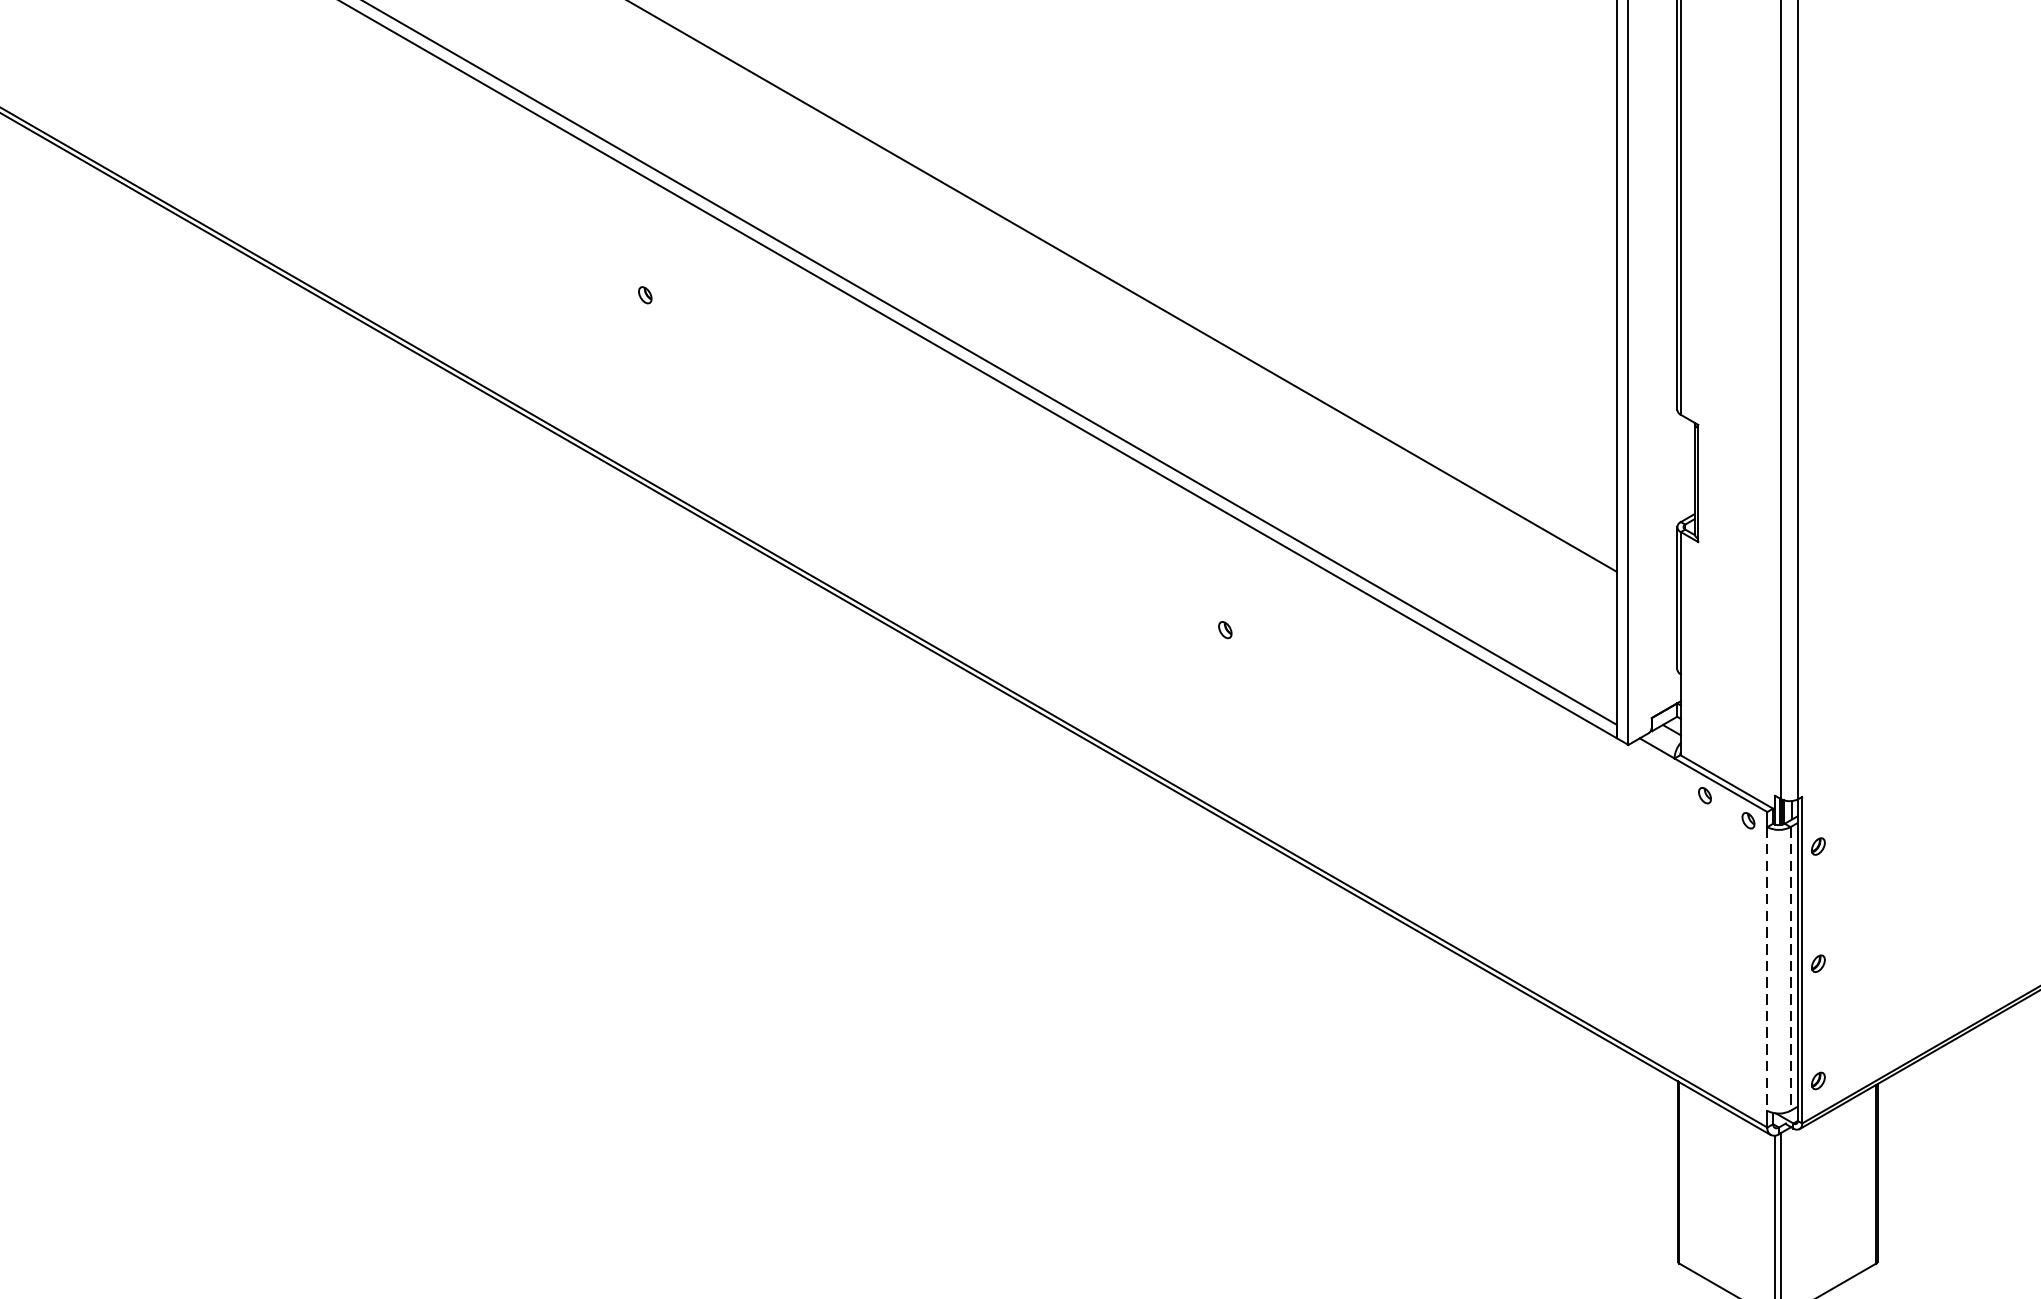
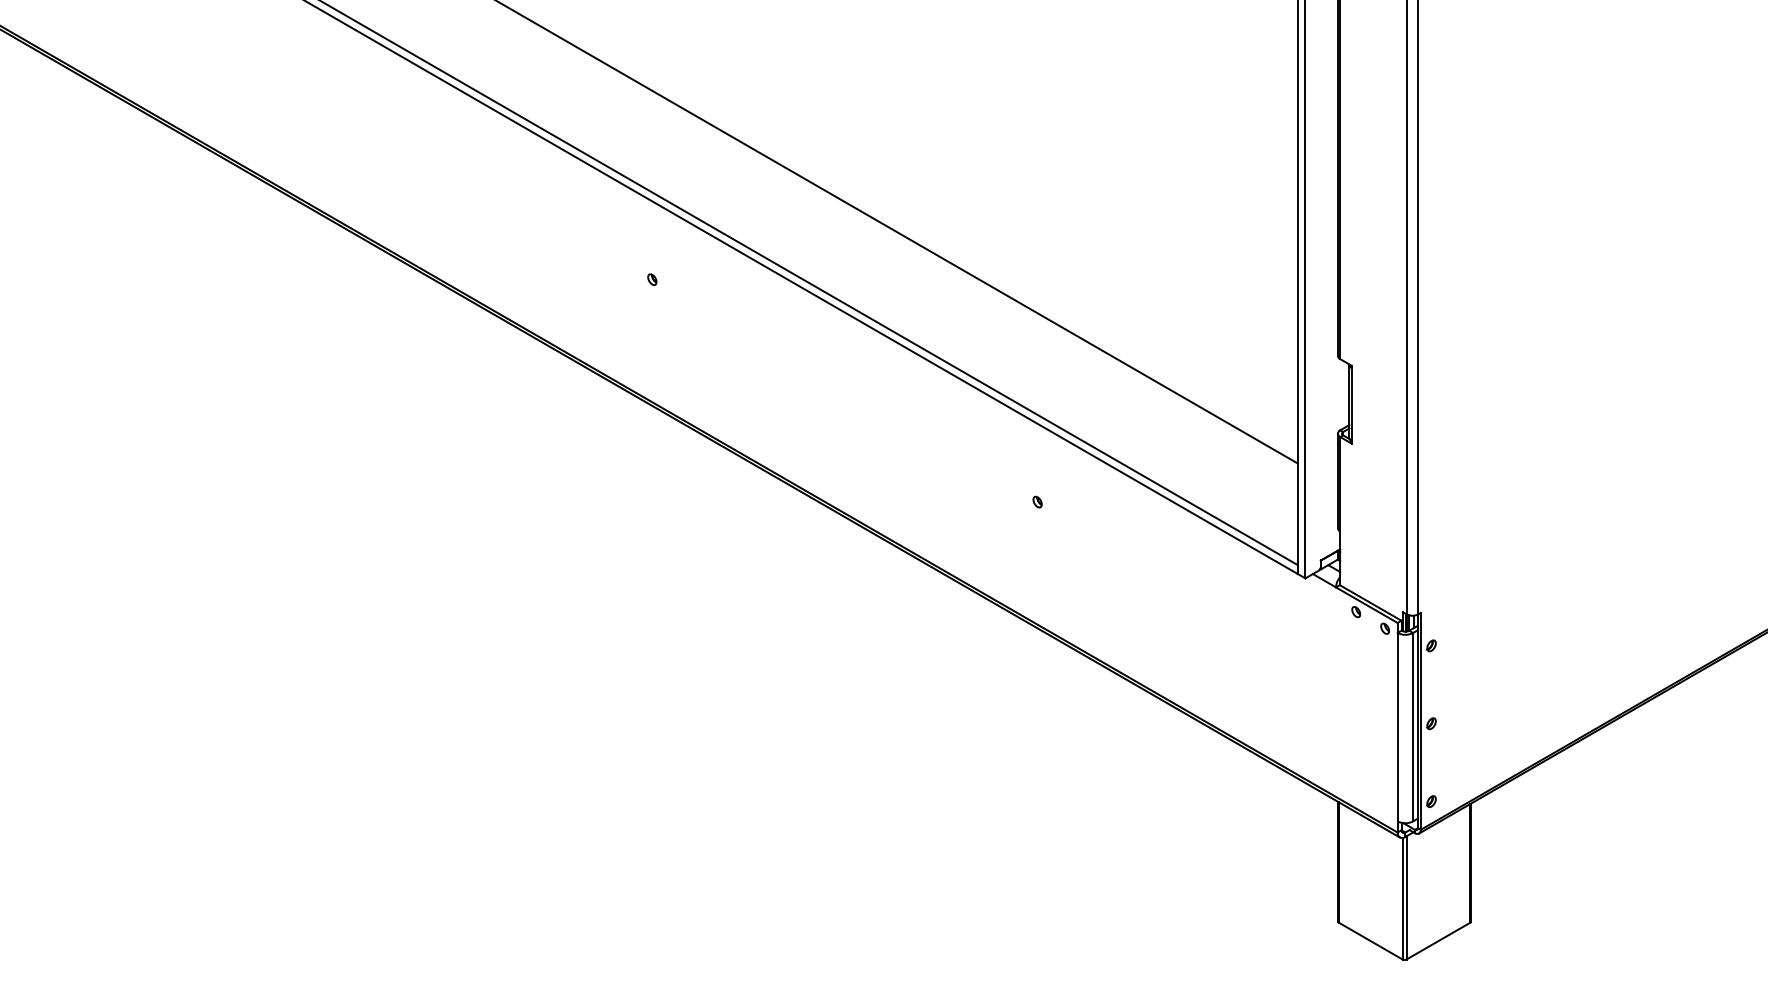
line: (1767, 969) -> (1397, 727), dashed -> solid
line: (1791, 969) -> (1413, 727), dashed -> solid

